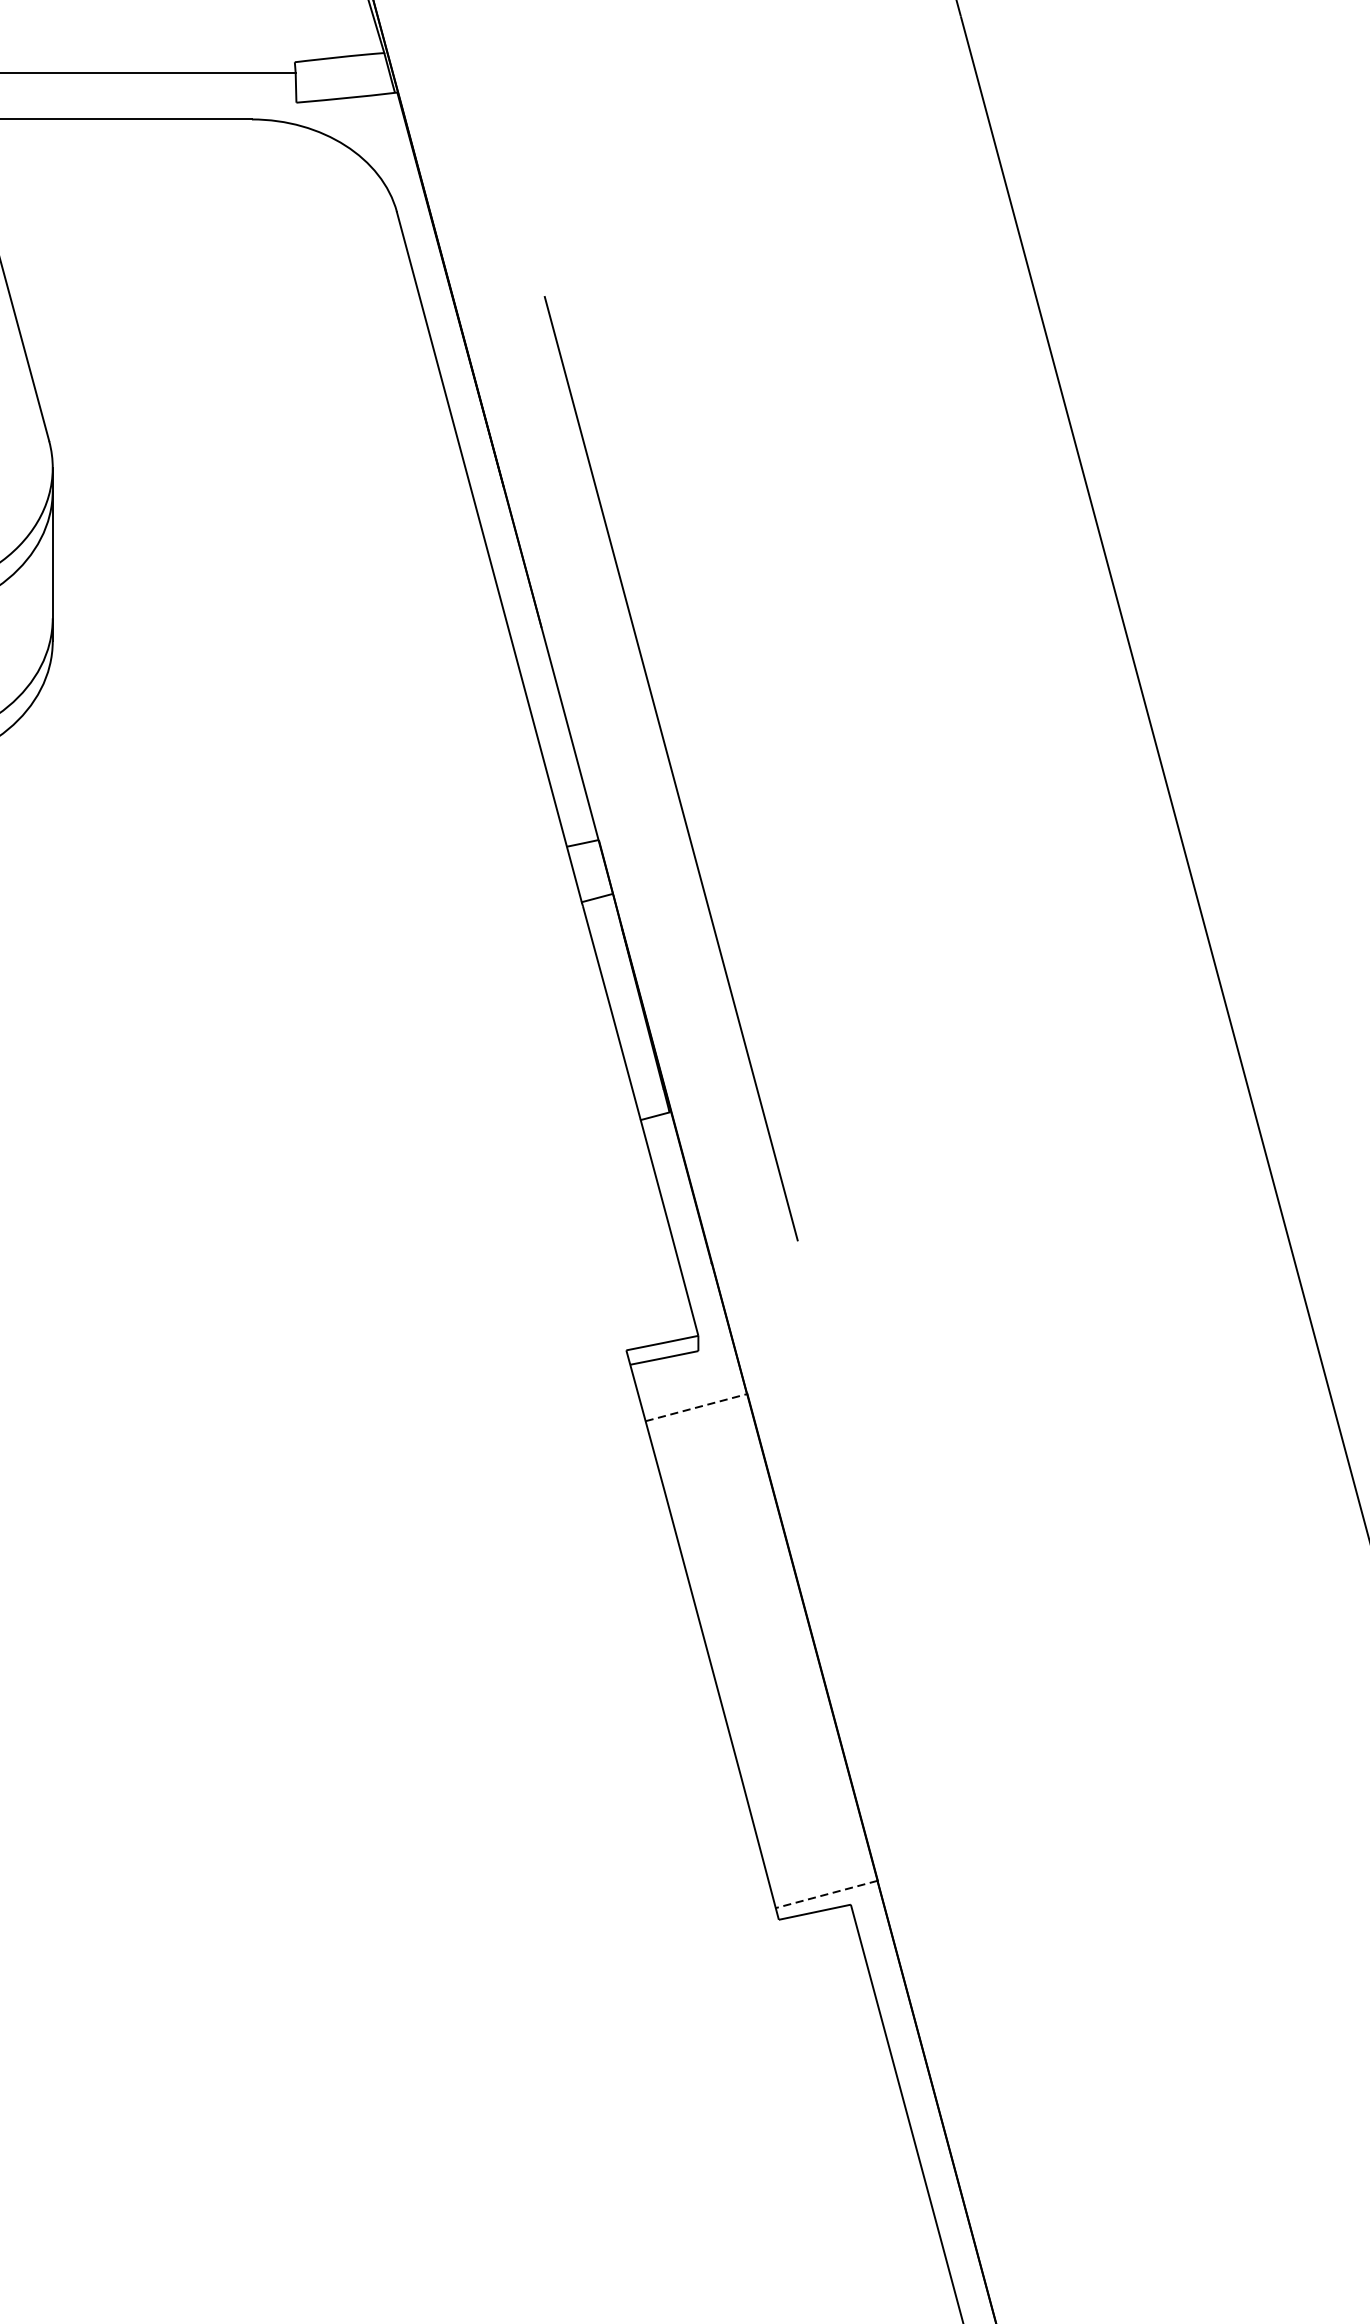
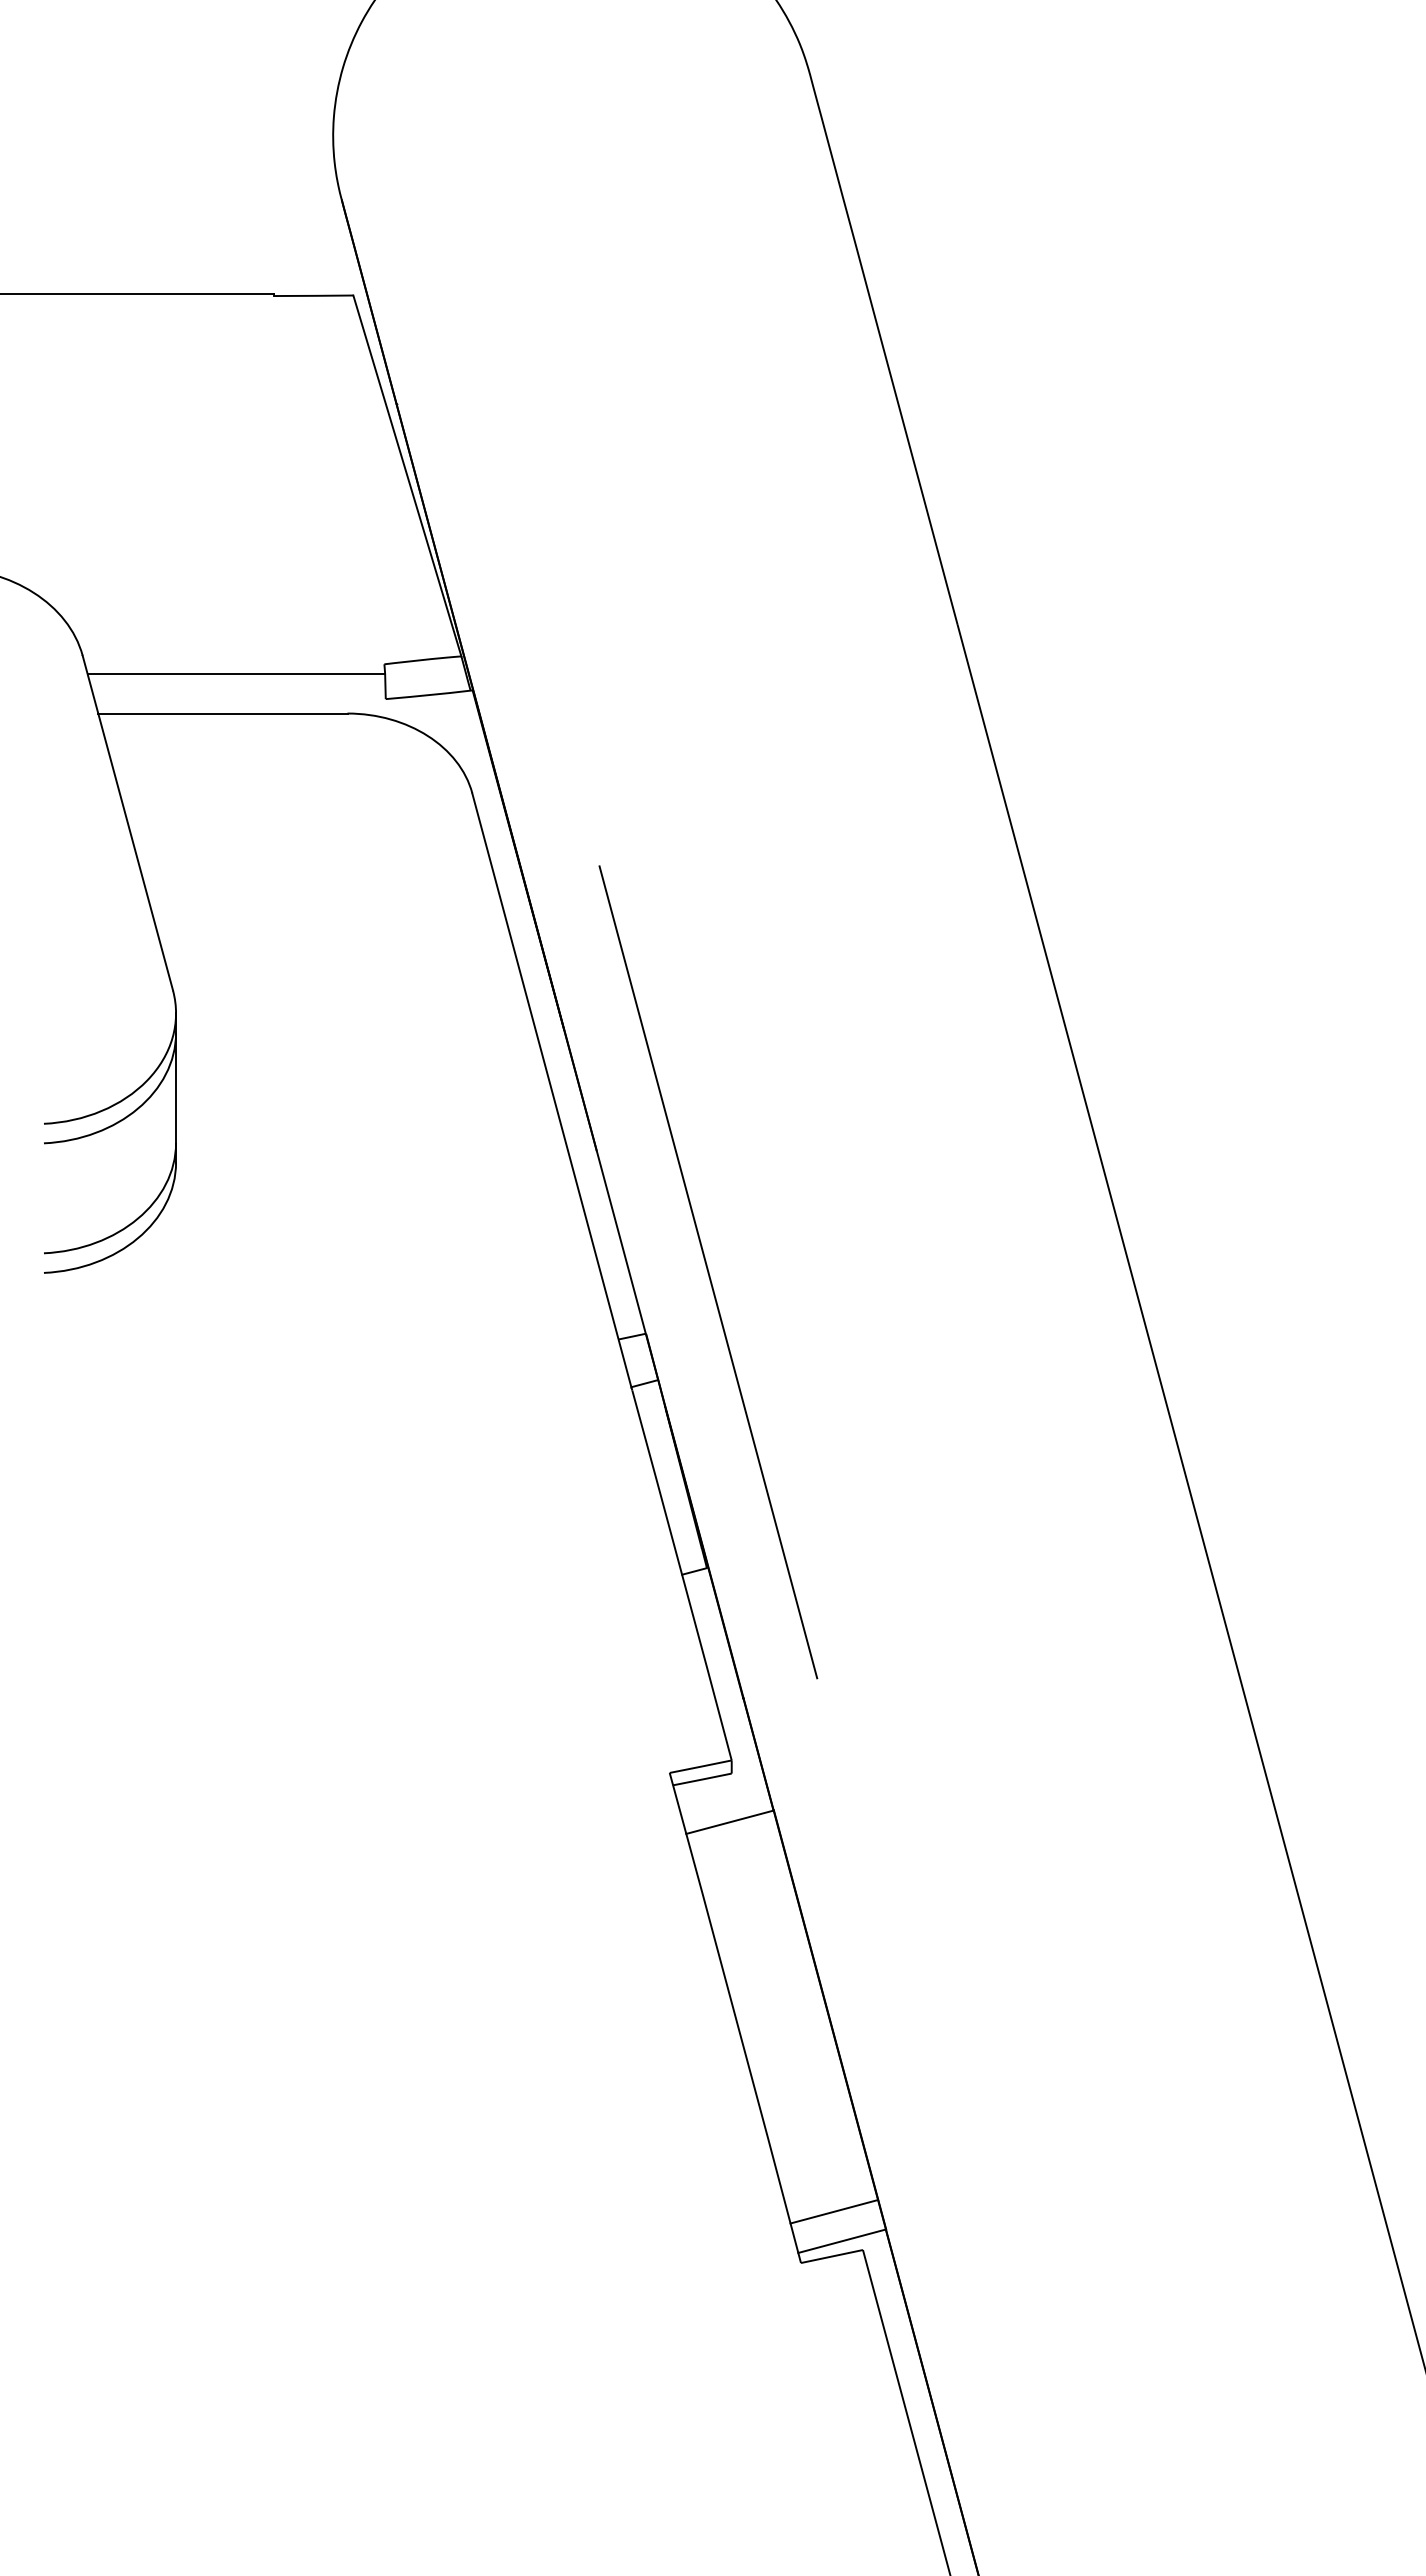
line: (696, 1407) -> (730, 1822), dashed -> solid
line: (817, 1859) -> (834, 2211), added
line: (825, 1894) -> (841, 2241), dashed -> solid

